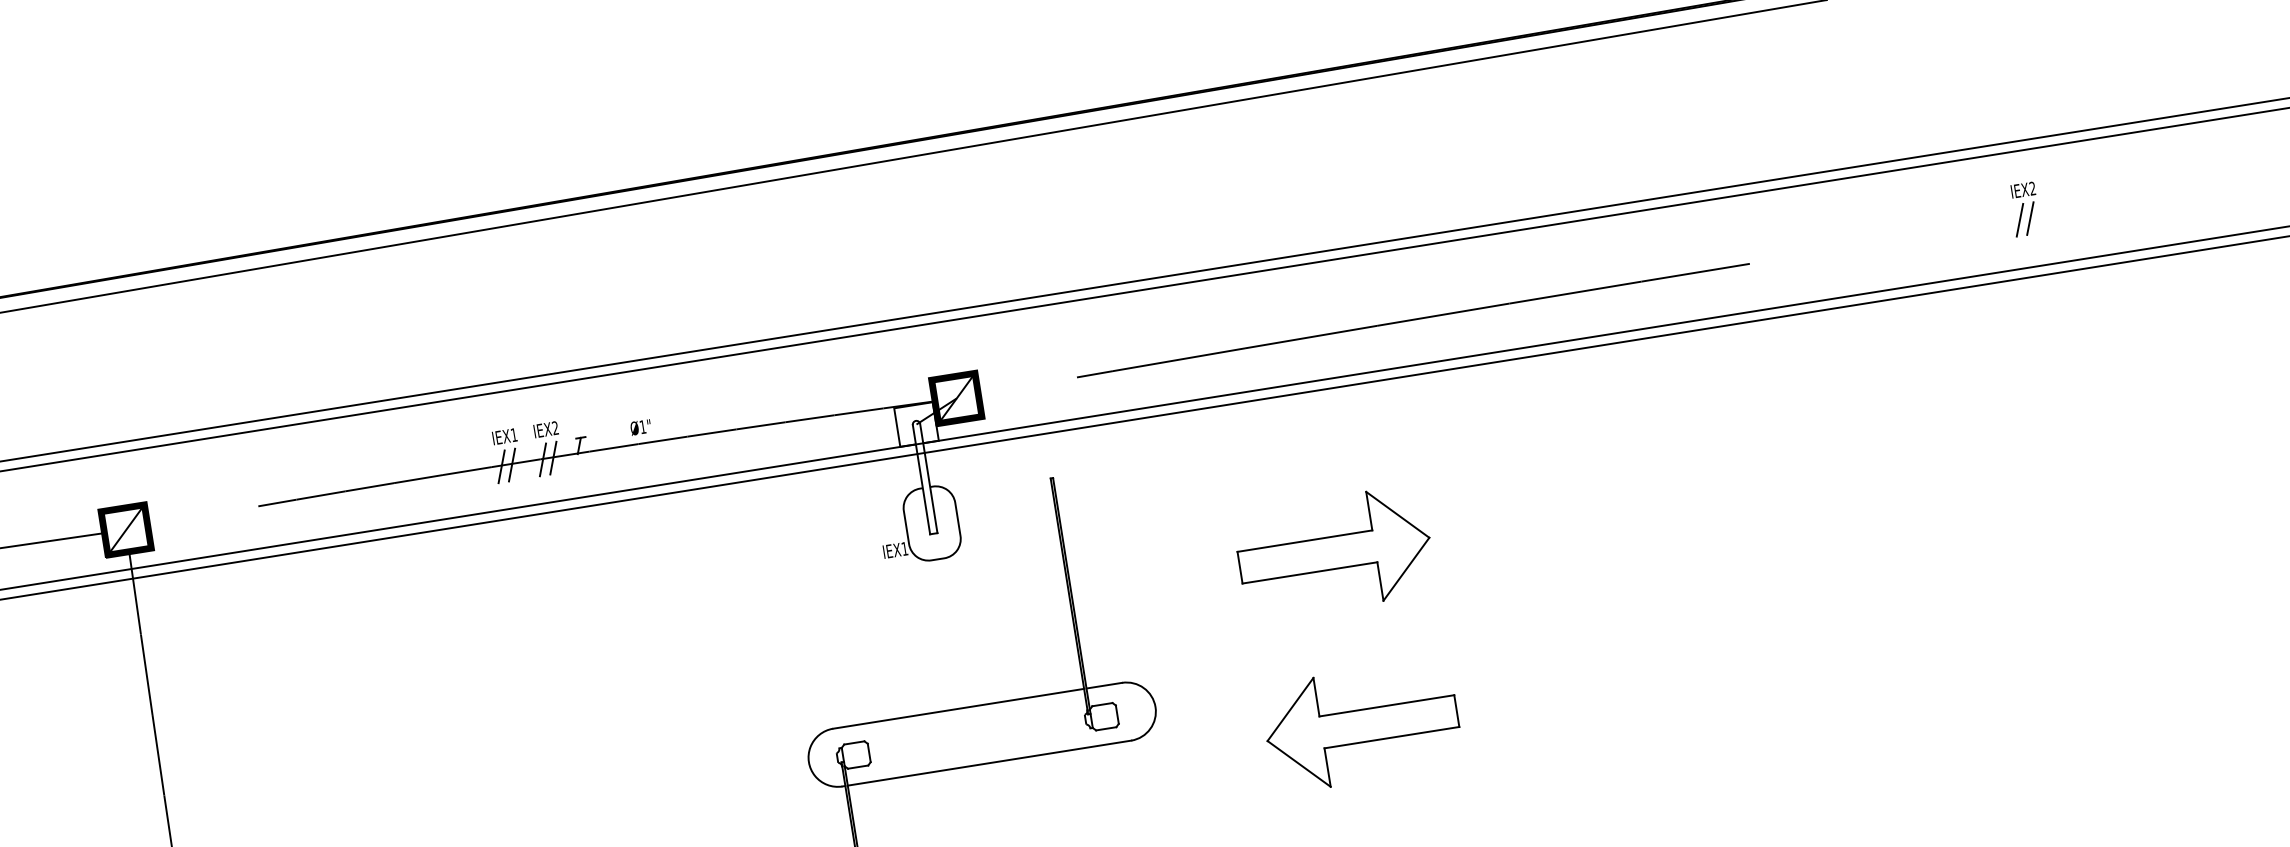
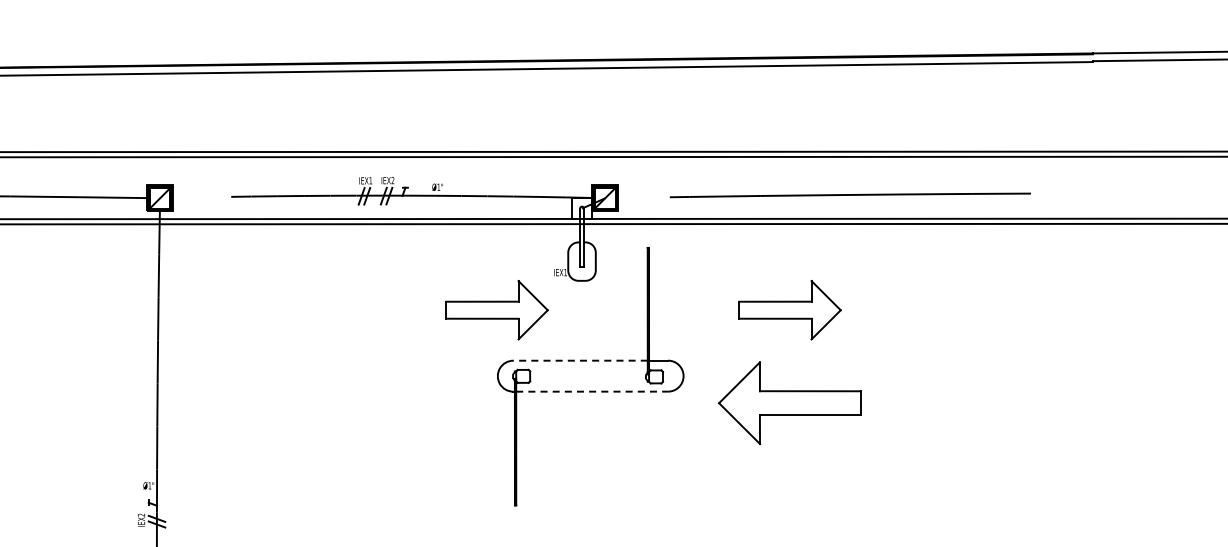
part: (2023, 210) -> (1178, 188), removed
part: (787, 639) -> (496, 310), added
line: (958, 708) -> (580, 360), solid -> dashed
part: (1360, 725) -> (789, 402), size x1.4
line: (990, 762) -> (592, 391), solid -> dashed

